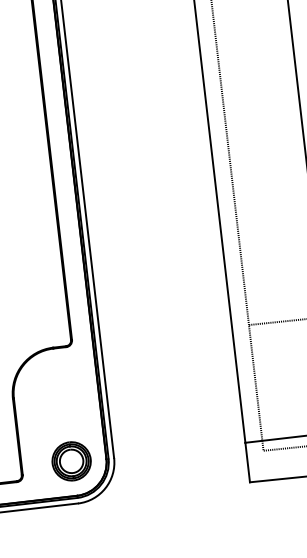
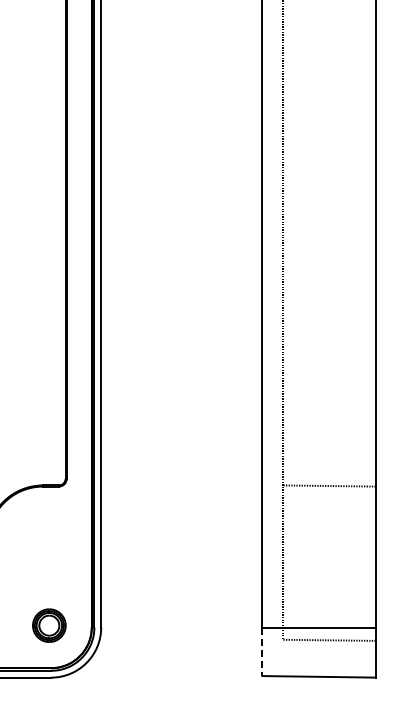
part: (71, 461) -> (49, 625), size x0.7
line: (247, 463) -> (262, 652), solid -> dashed

